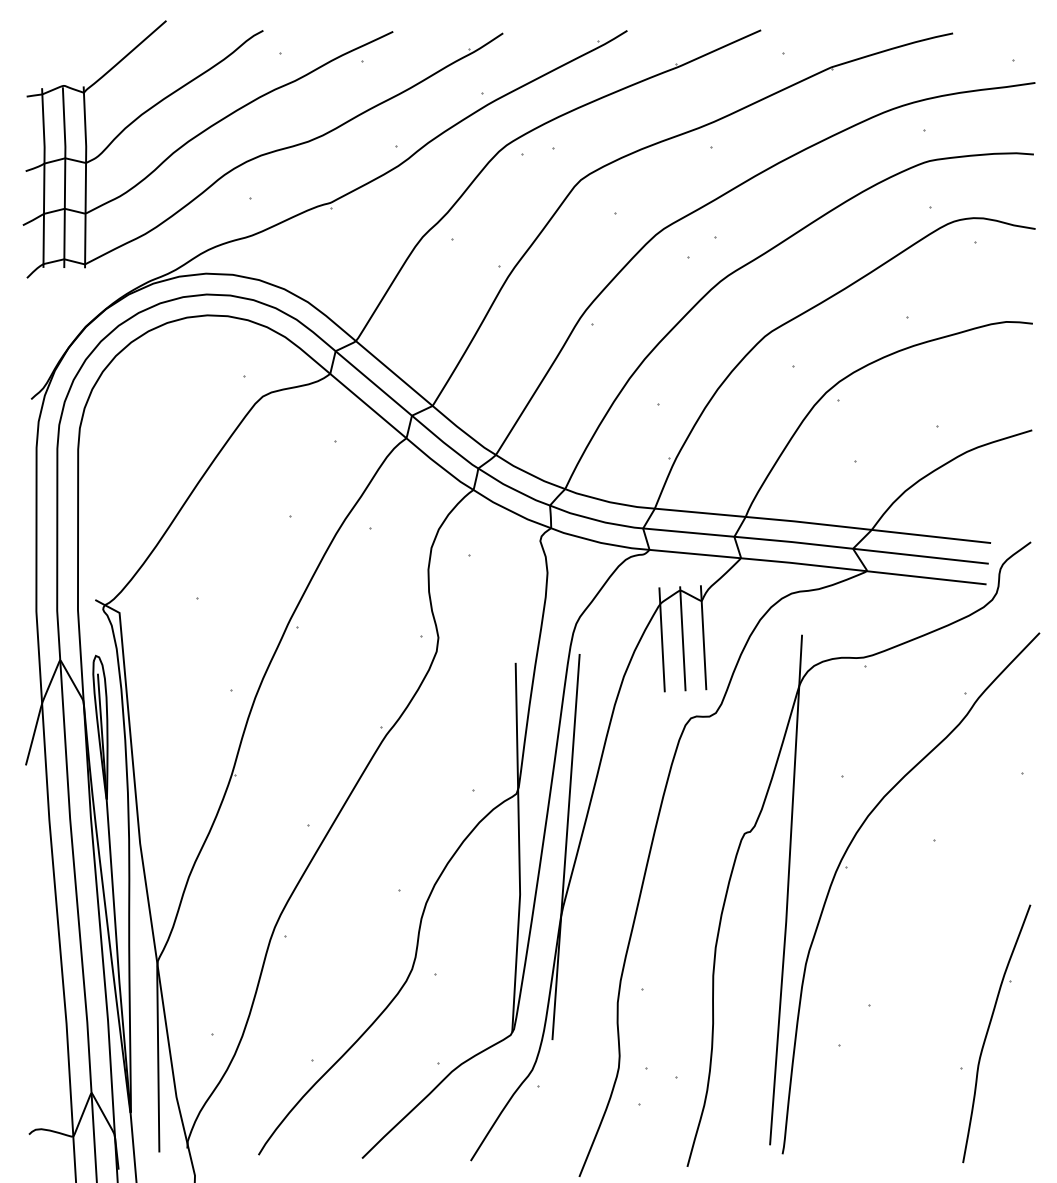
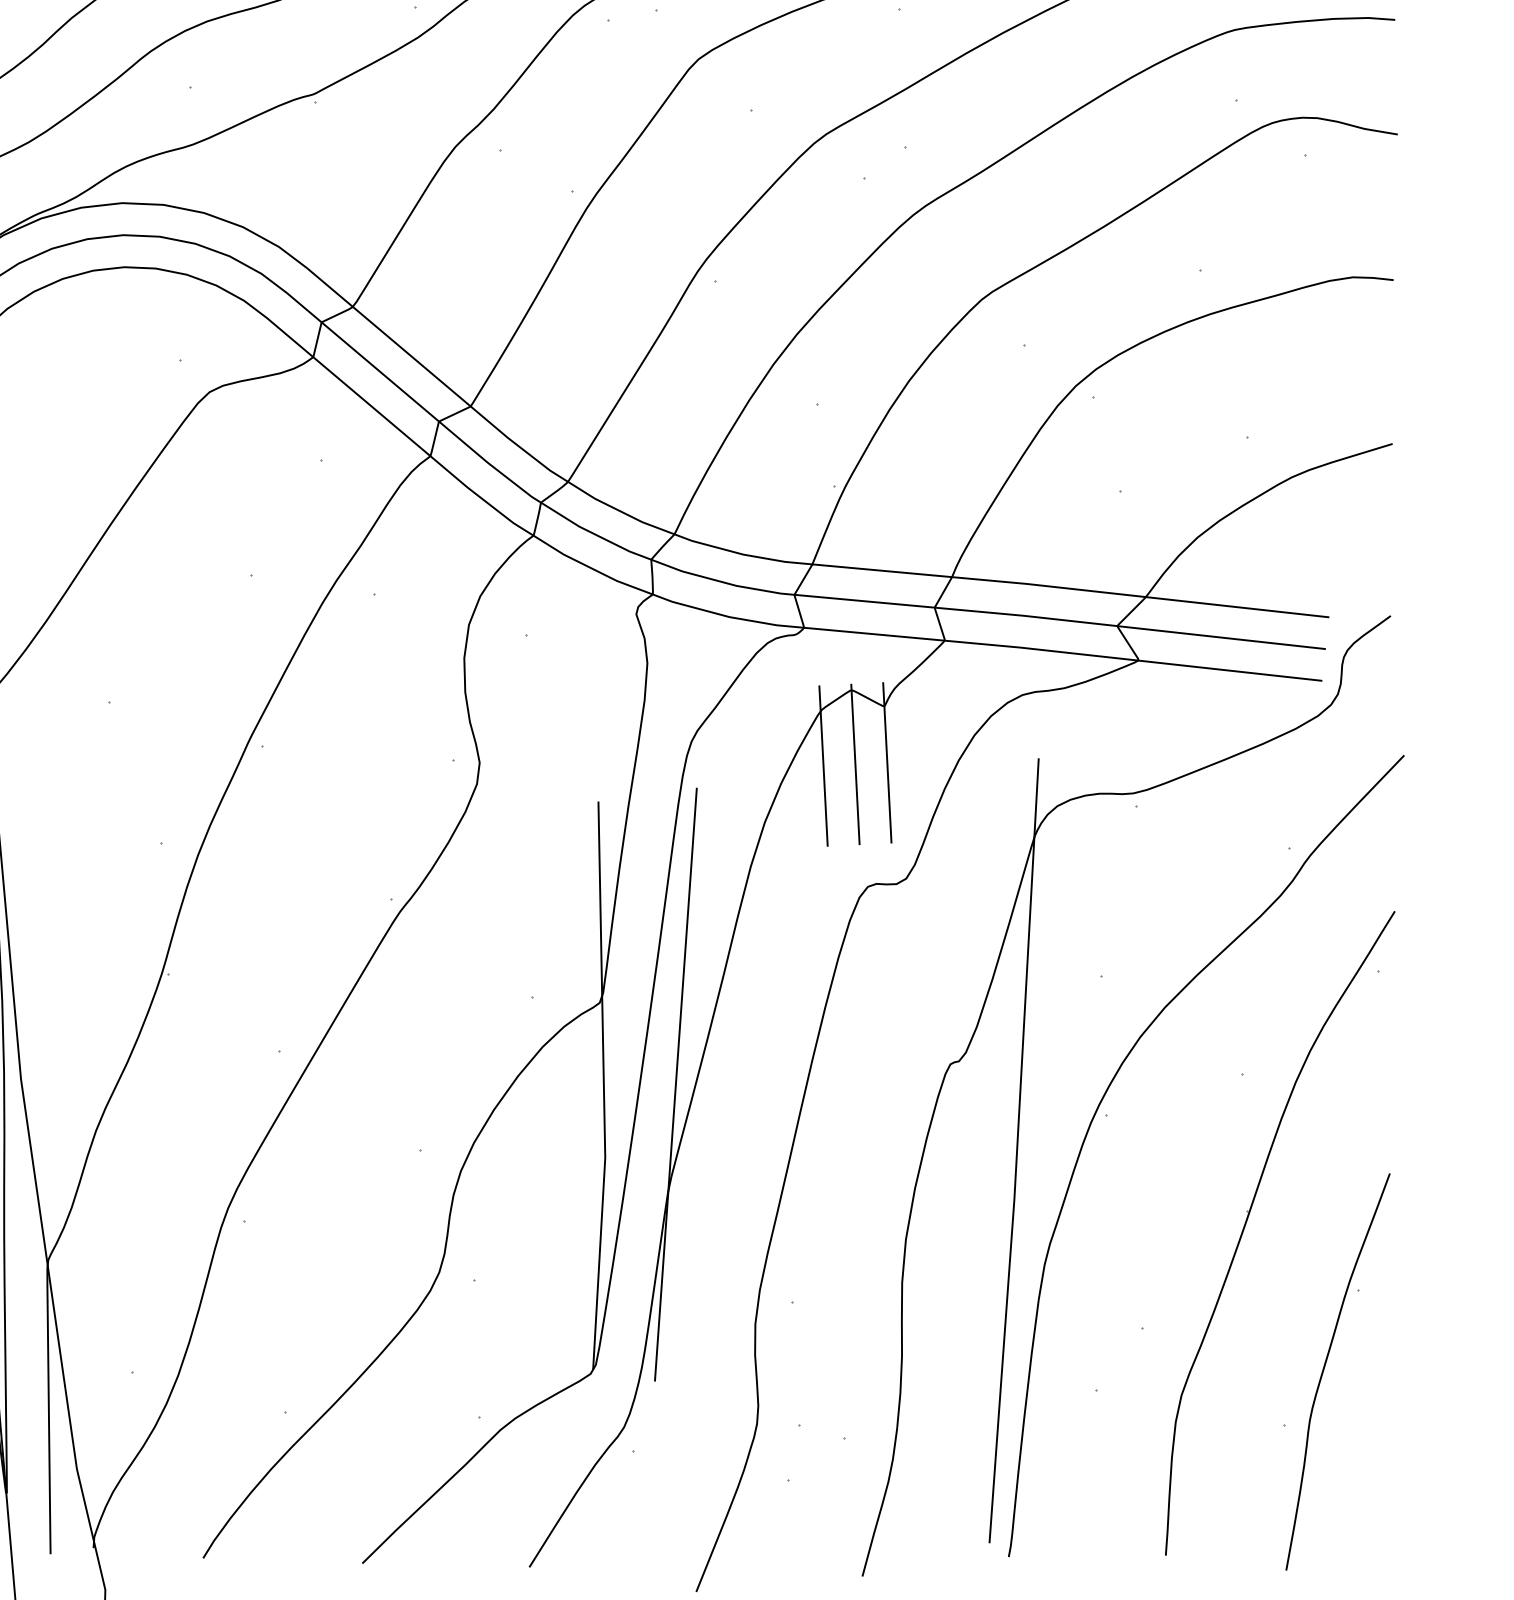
part: (938, 935) -> (1248, 1220), added

